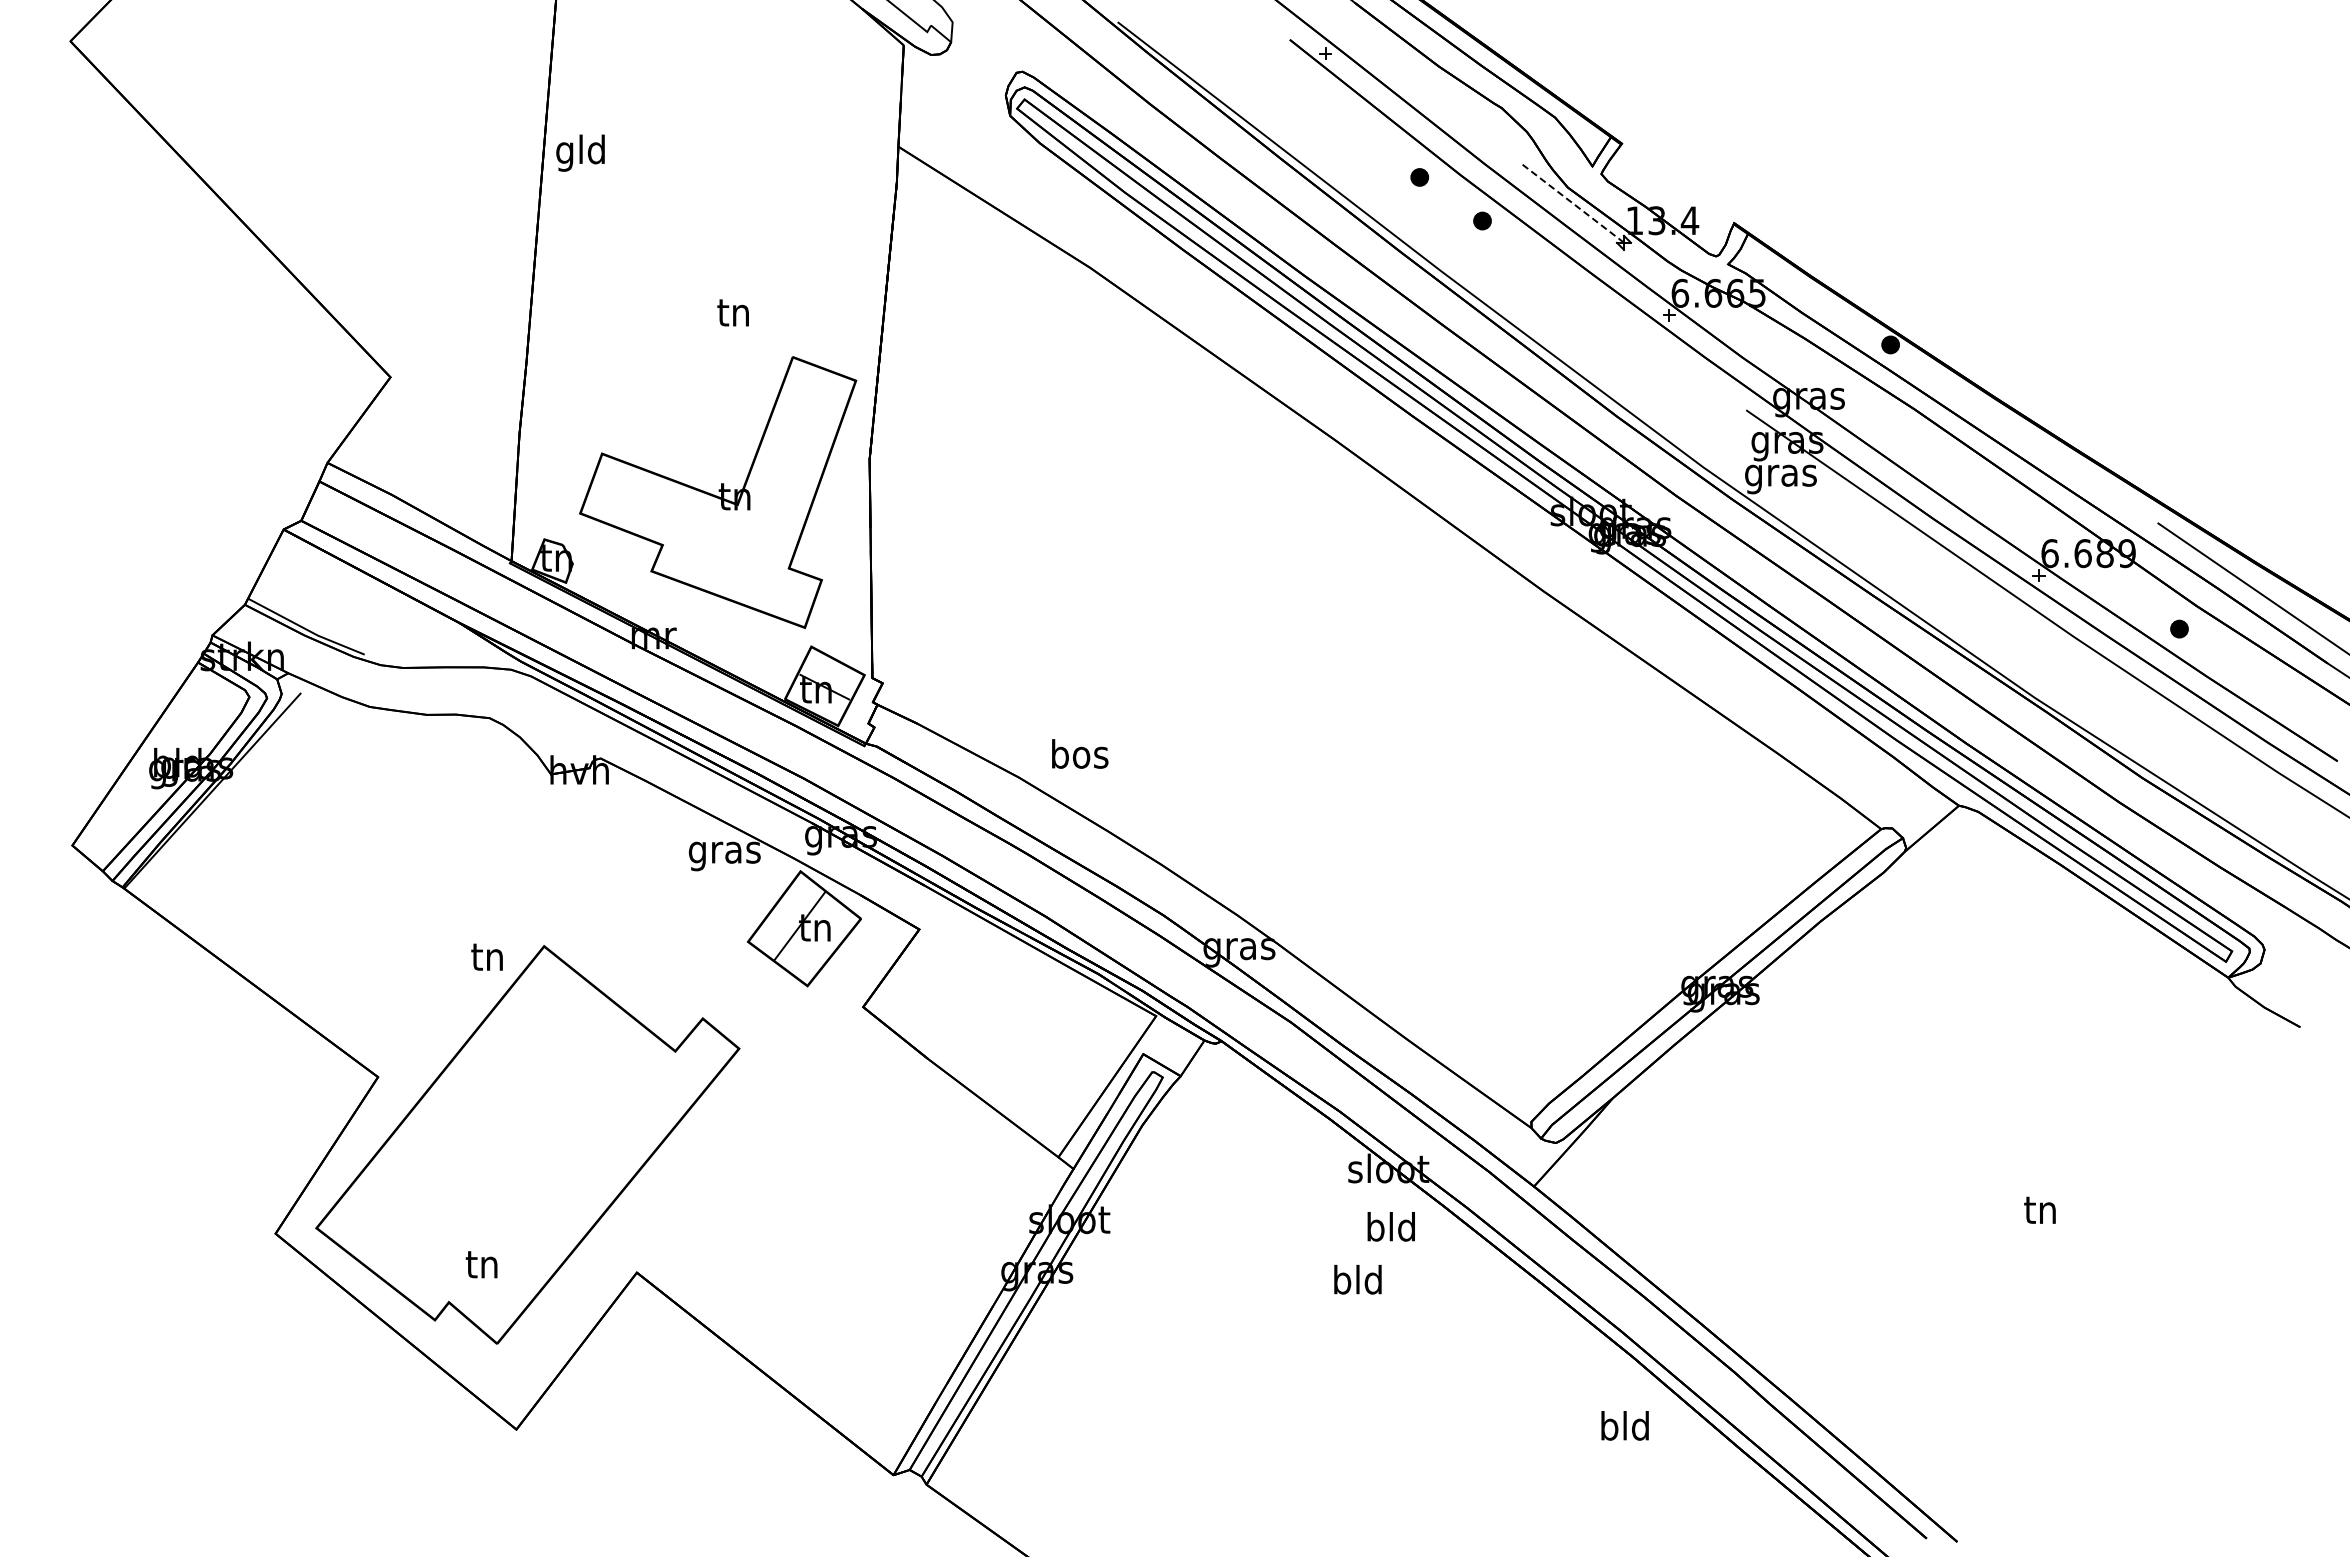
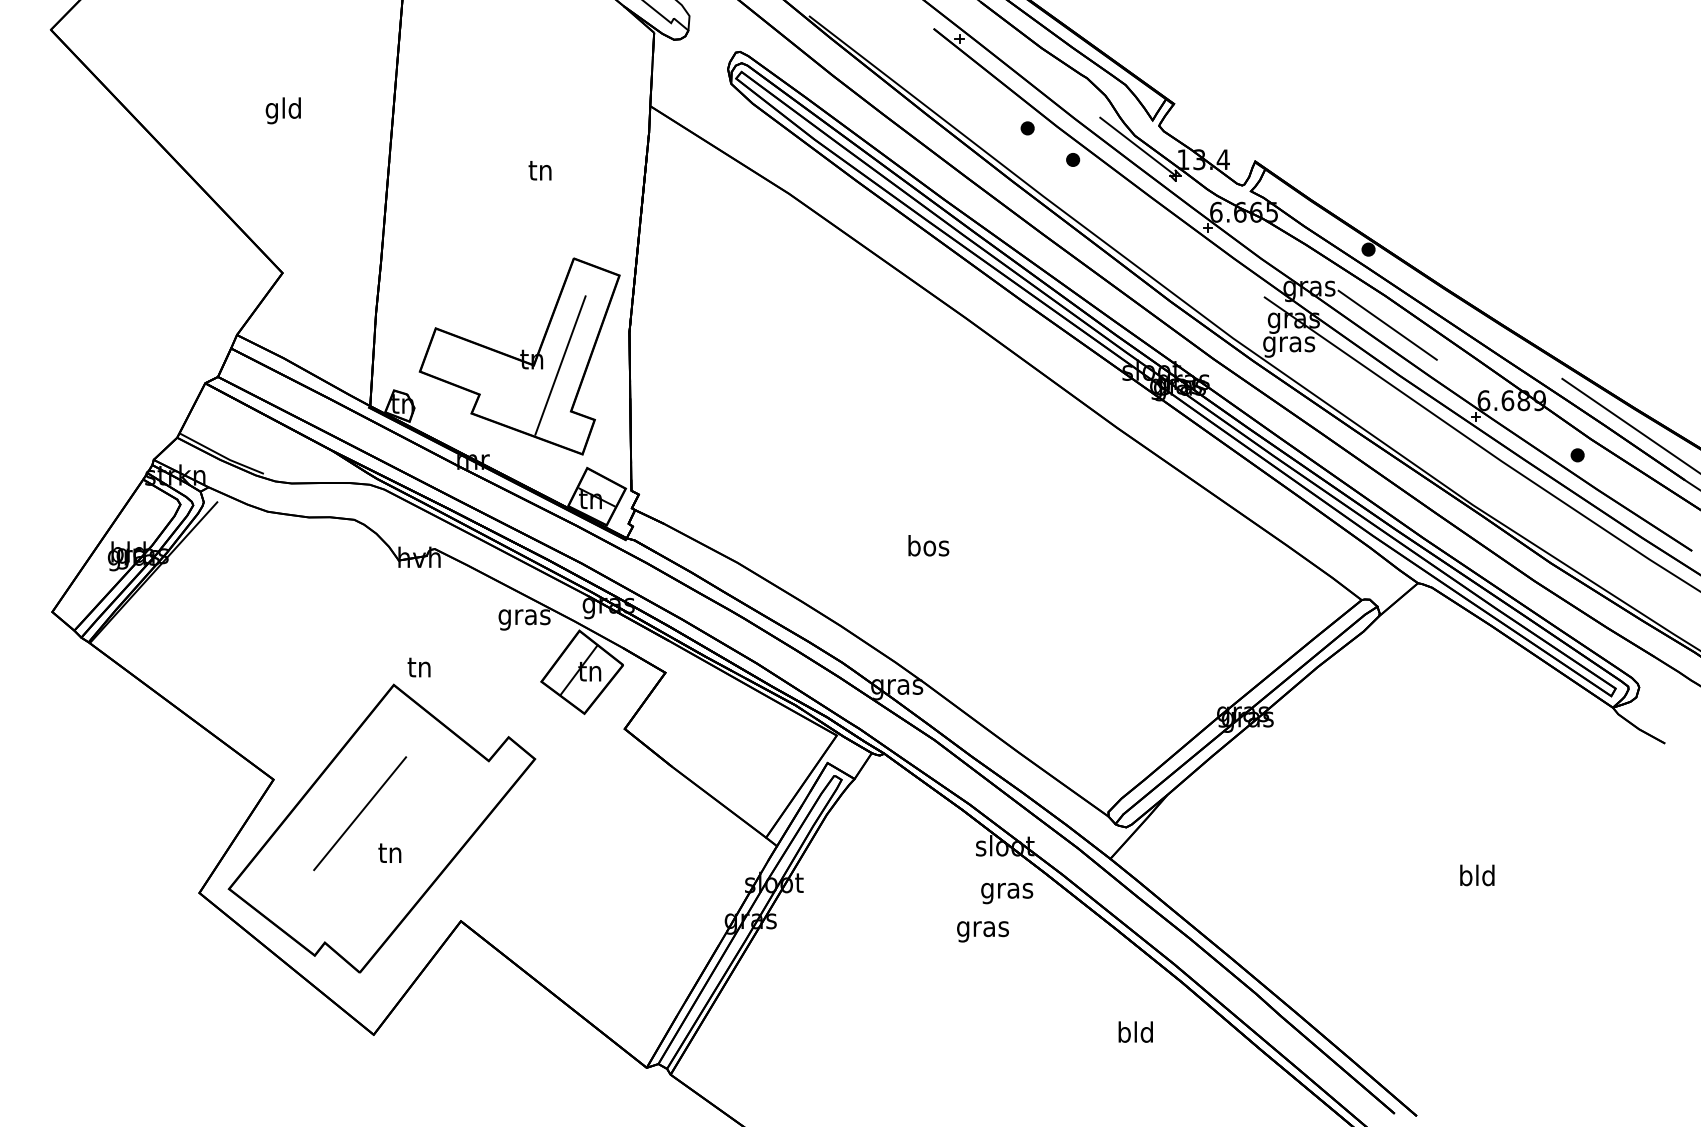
text: (580, 152) -> (283, 110), moved
line: (1572, 202) -> (1138, 146), dashed -> solid
text: (732, 312) -> (539, 170), moved
line: (1916, 449) -> (1387, 325), added
line: (774, 504) -> (560, 365), added
text: (1080, 753) -> (929, 545), moved
text: (486, 956) -> (418, 667), moved
line: (497, 1123) -> (360, 813), added
text: (2040, 1209) -> (1477, 875), tn -> bld
text: (1391, 1230) -> (1007, 890), bld -> gras
text: (481, 1264) -> (389, 853), moved
text: (1357, 1283) -> (982, 929), bld -> gras
text: (1624, 1425) -> (1135, 1031), moved

